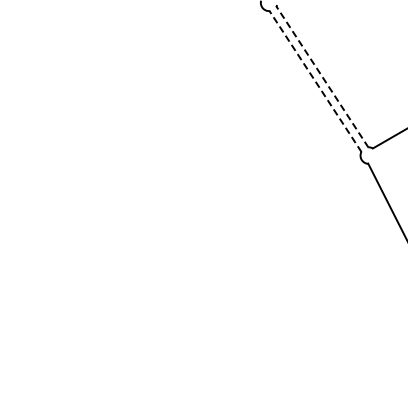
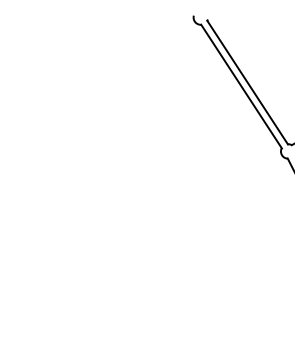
line: (322, 76) -> (247, 82), dashed -> solid
line: (315, 81) -> (241, 86), dashed -> solid

